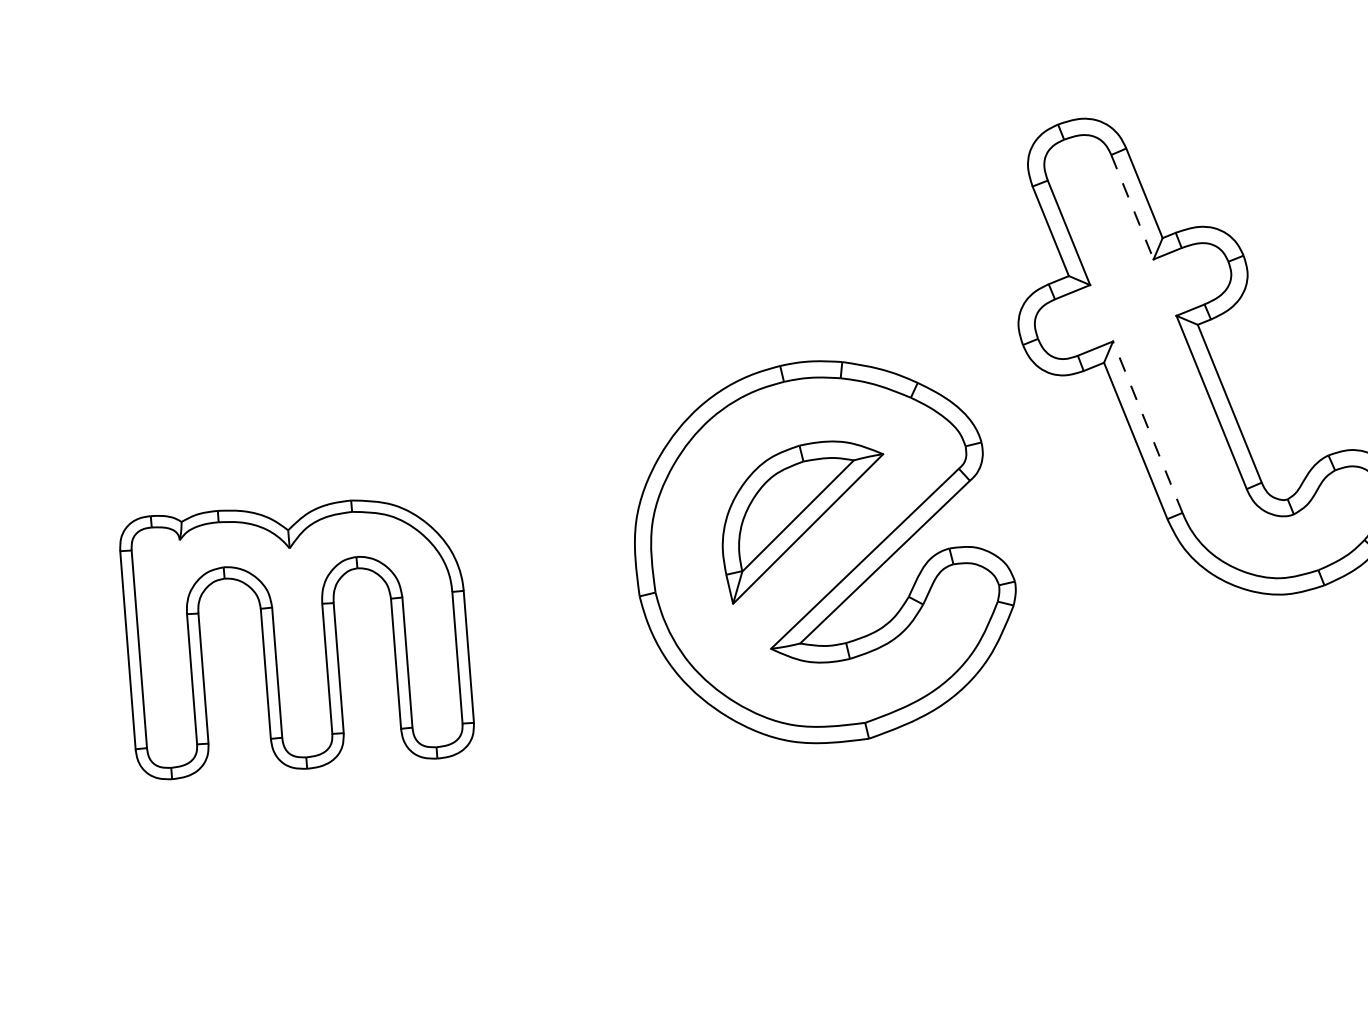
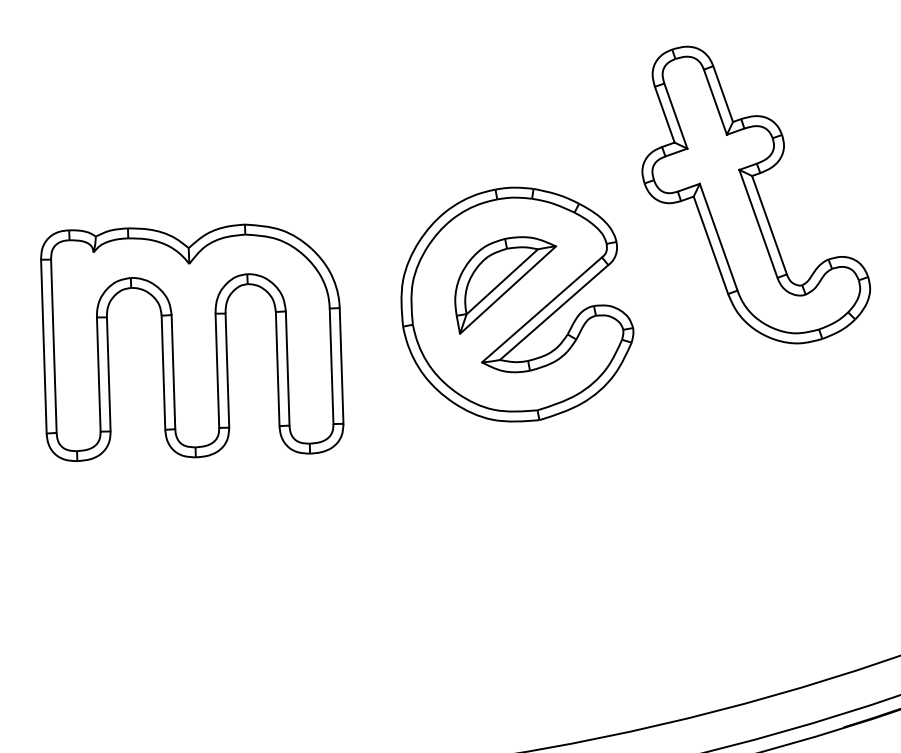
line: (1132, 207) -> (715, 102), dashed -> solid
line: (1147, 427) -> (718, 237), dashed -> solid
part: (297, 637) -> (192, 342), size x1.43

